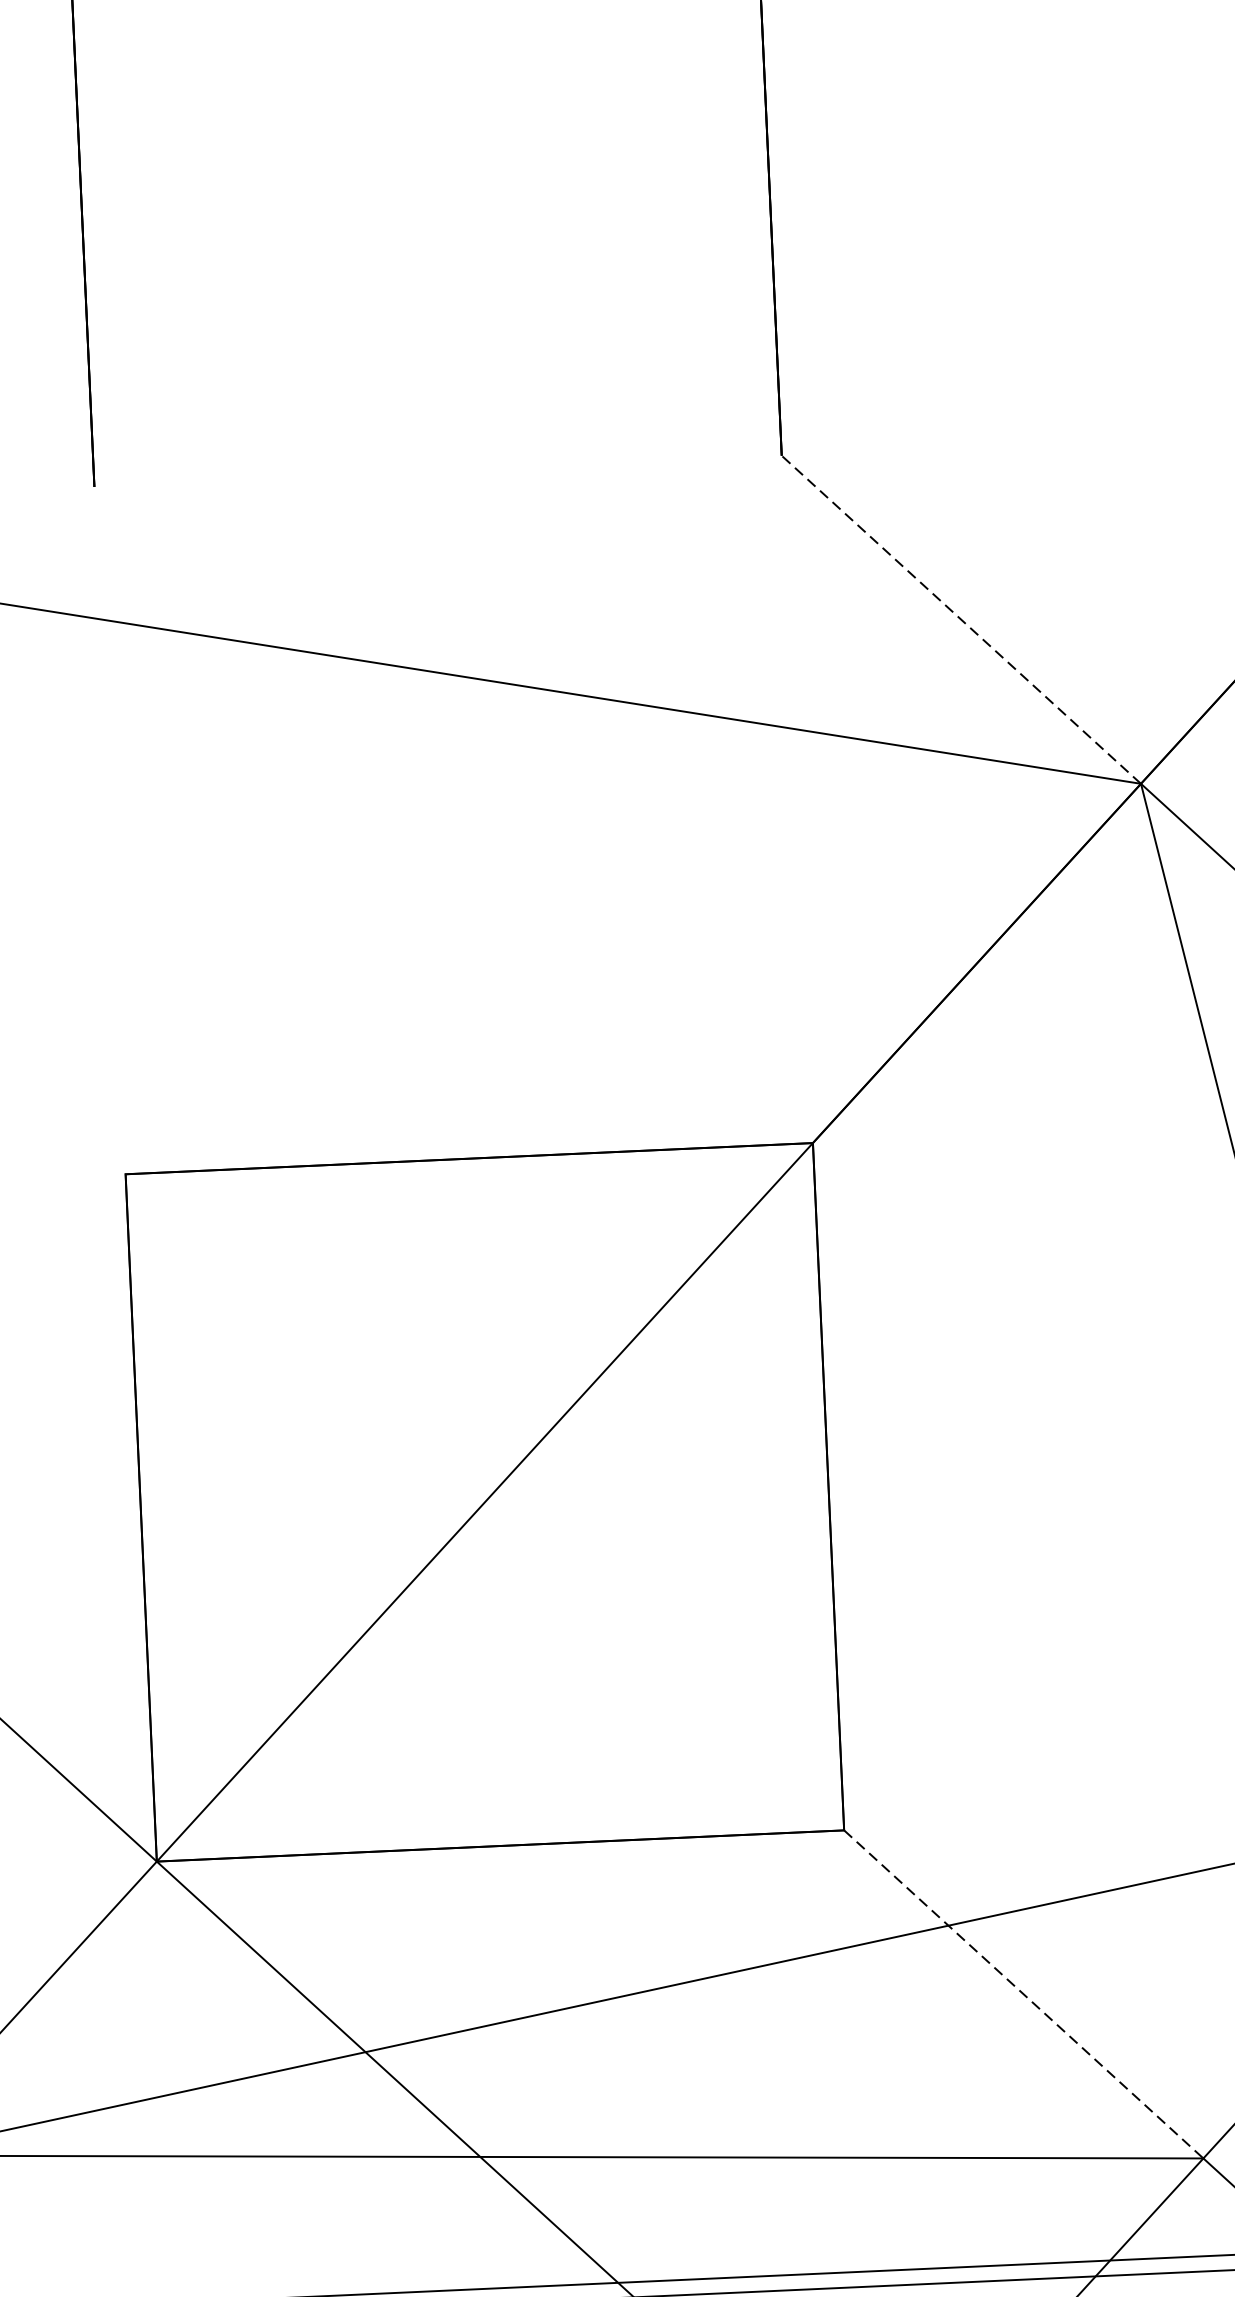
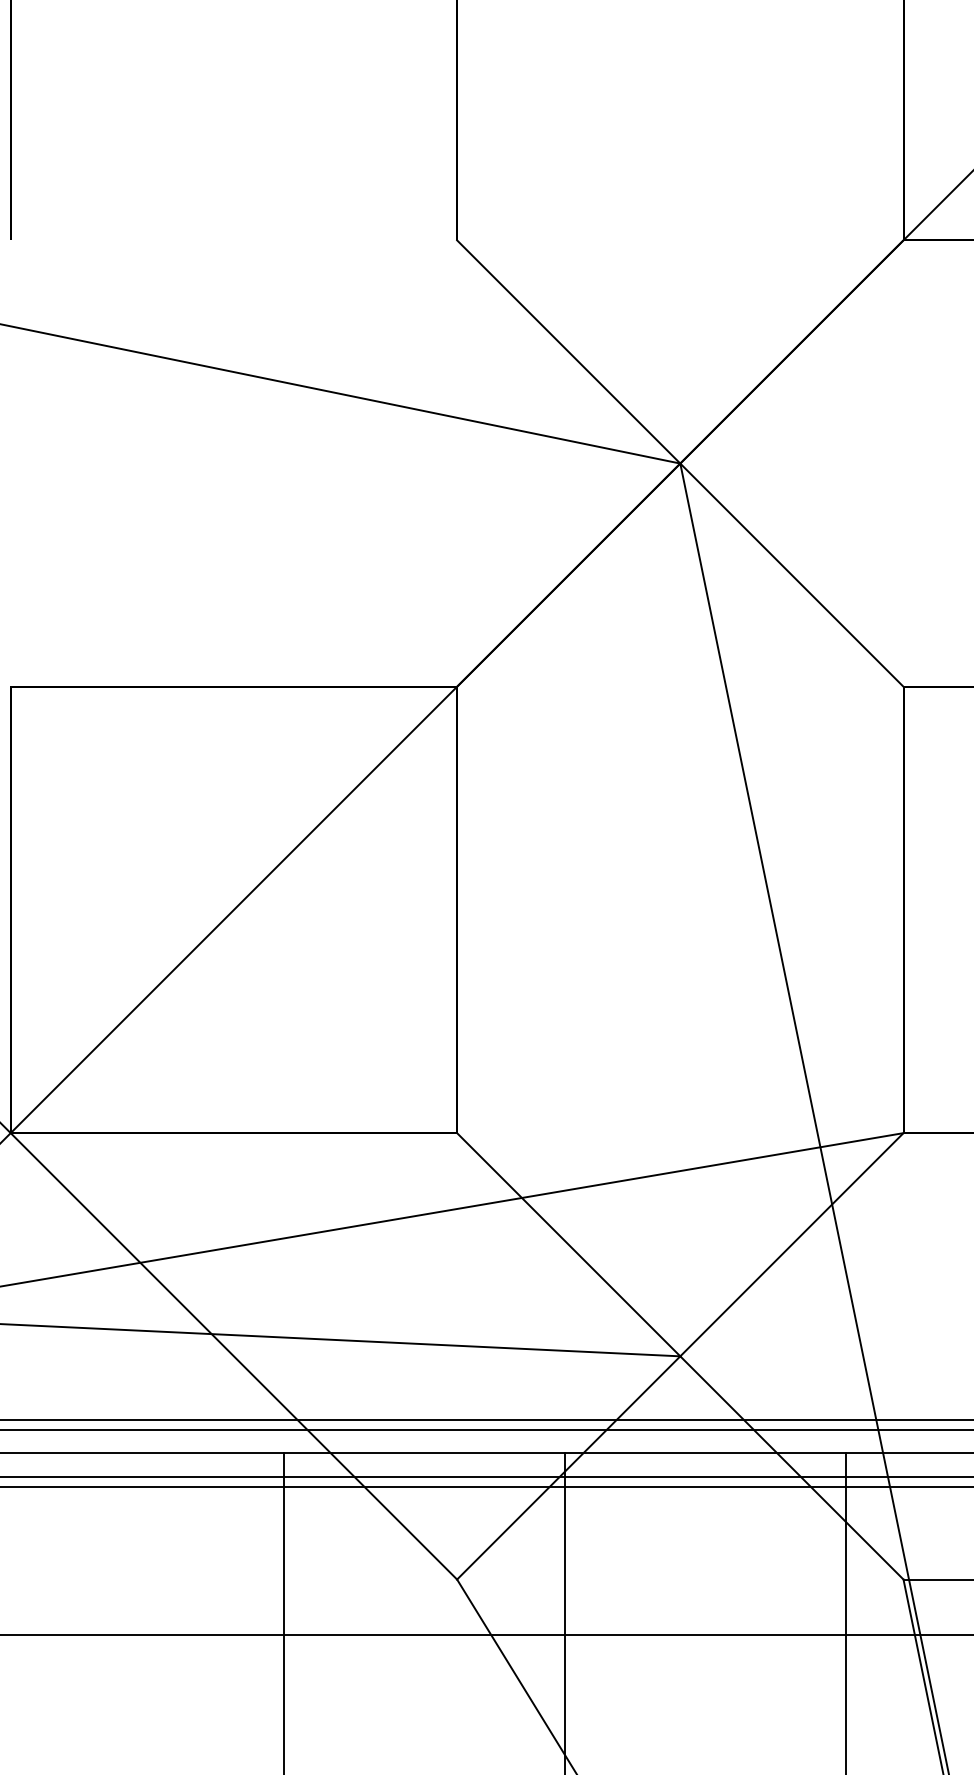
line: (960, 619) -> (568, 351), dashed -> solid
line: (1023, 1994) -> (568, 1244), dashed -> solid

